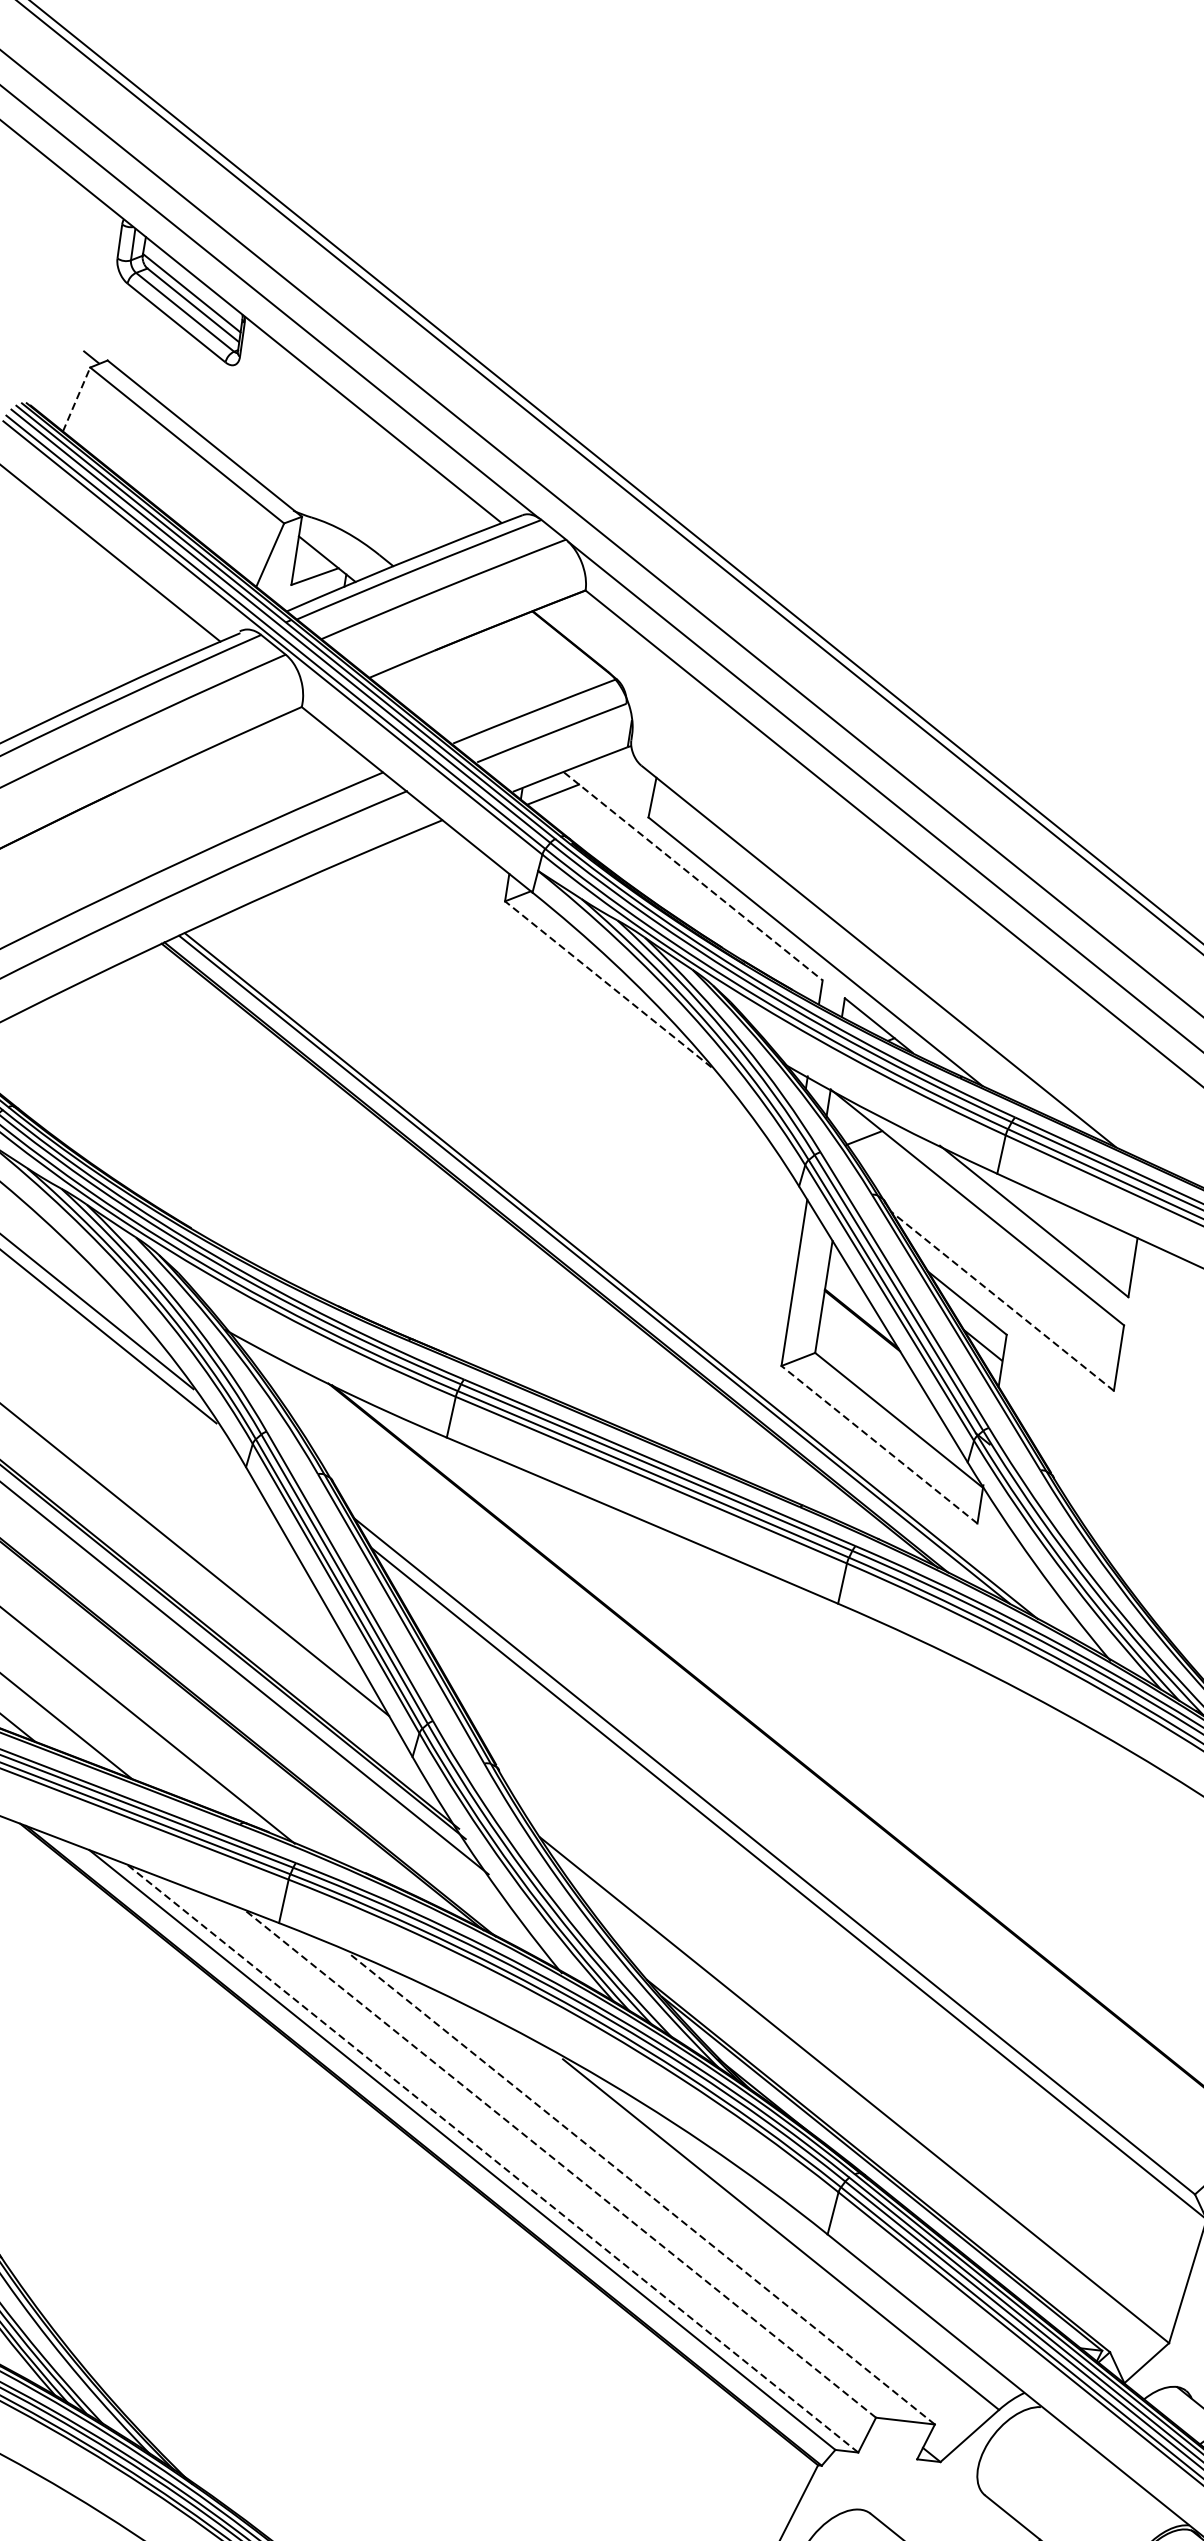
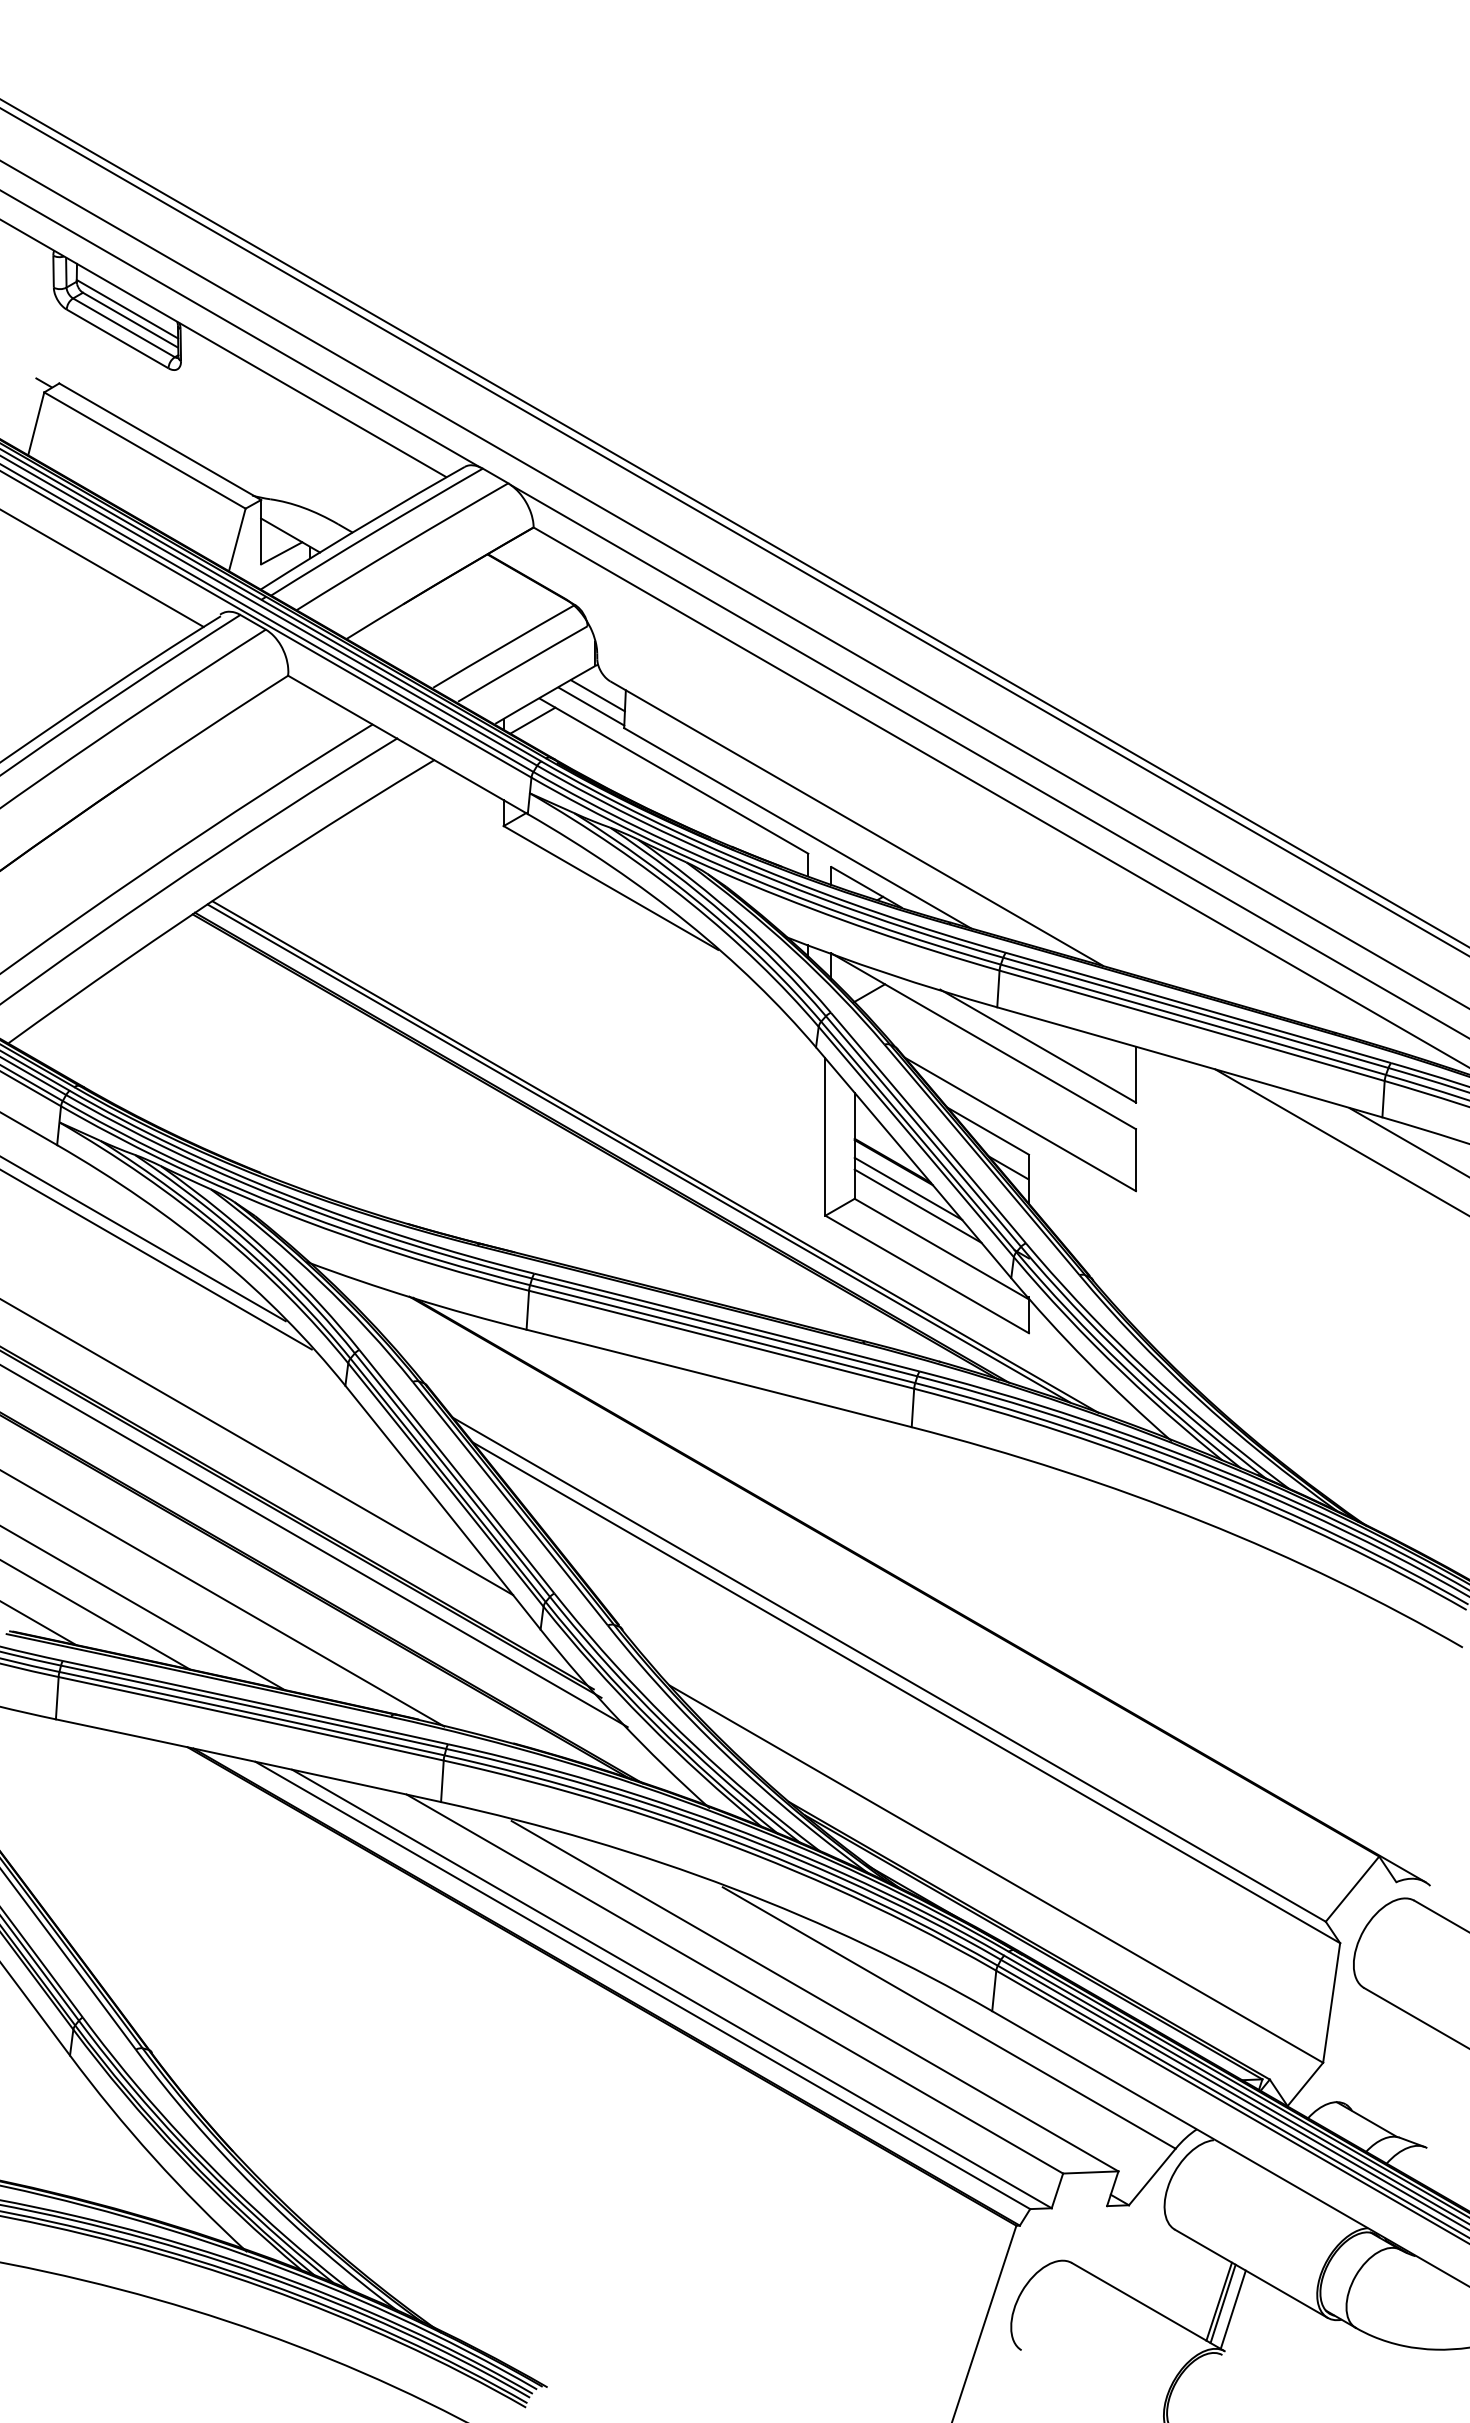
line: (76, 399) -> (36, 423), dashed -> solid
line: (625, 778) -> (597, 695), added
line: (617, 789) -> (591, 706), added
line: (693, 876) -> (674, 776), dashed -> solid
line: (607, 984) -> (610, 888), dashed -> solid
line: (1002, 1301) -> (1020, 1124), dashed -> solid
line: (873, 1350) -> (908, 1188), added
line: (880, 1370) -> (917, 1205), added
line: (879, 1444) -> (927, 1274), dashed -> solid
line: (492, 2157) -> (671, 1988), dashed -> solid
line: (559, 2162) -> (734, 1983), dashed -> solid
line: (642, 2188) -> (814, 1995), dashed -> solid

